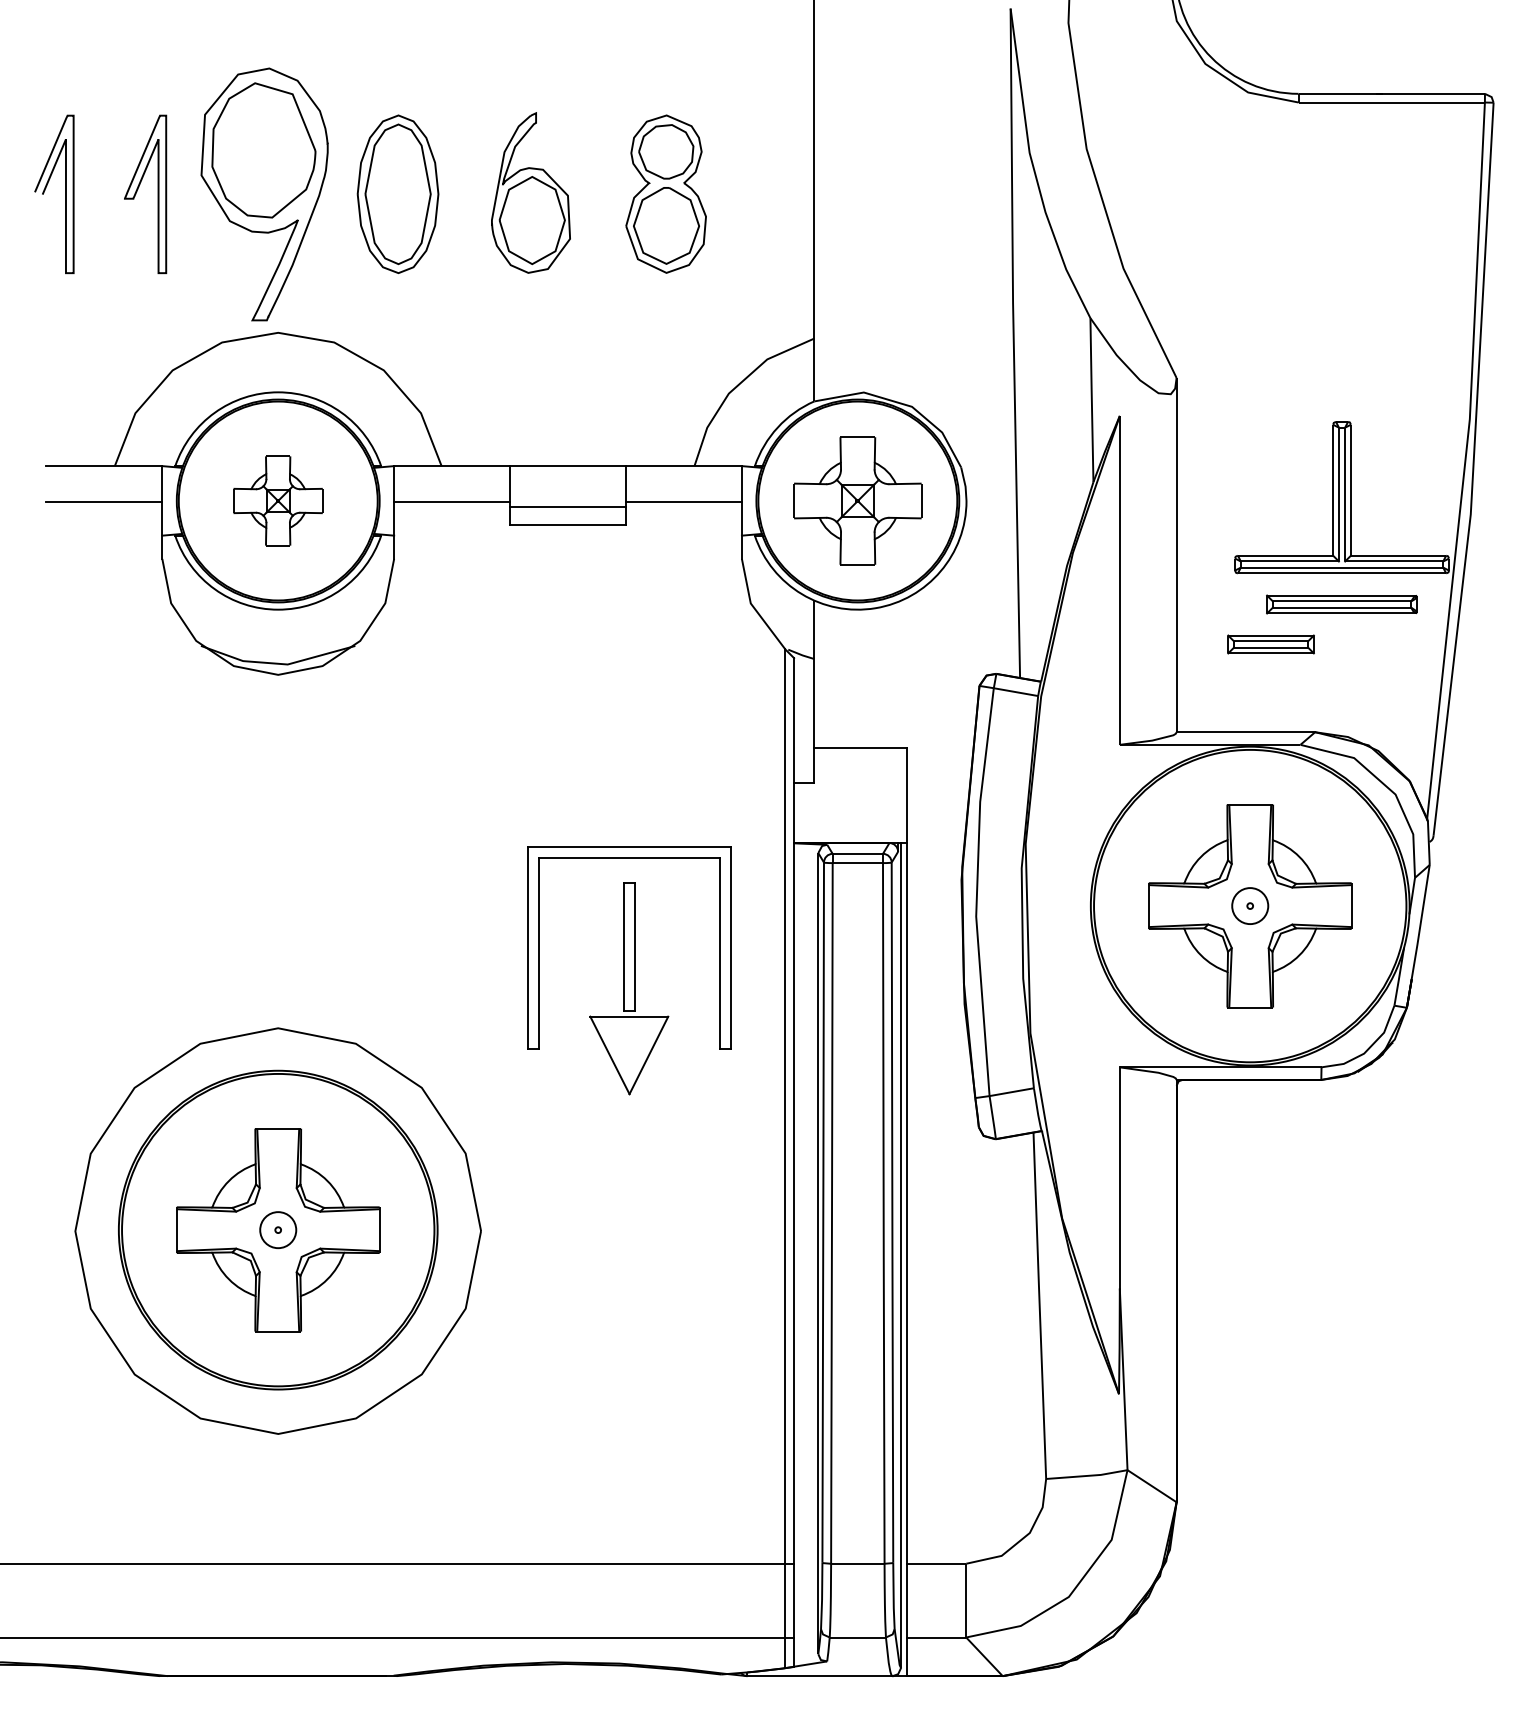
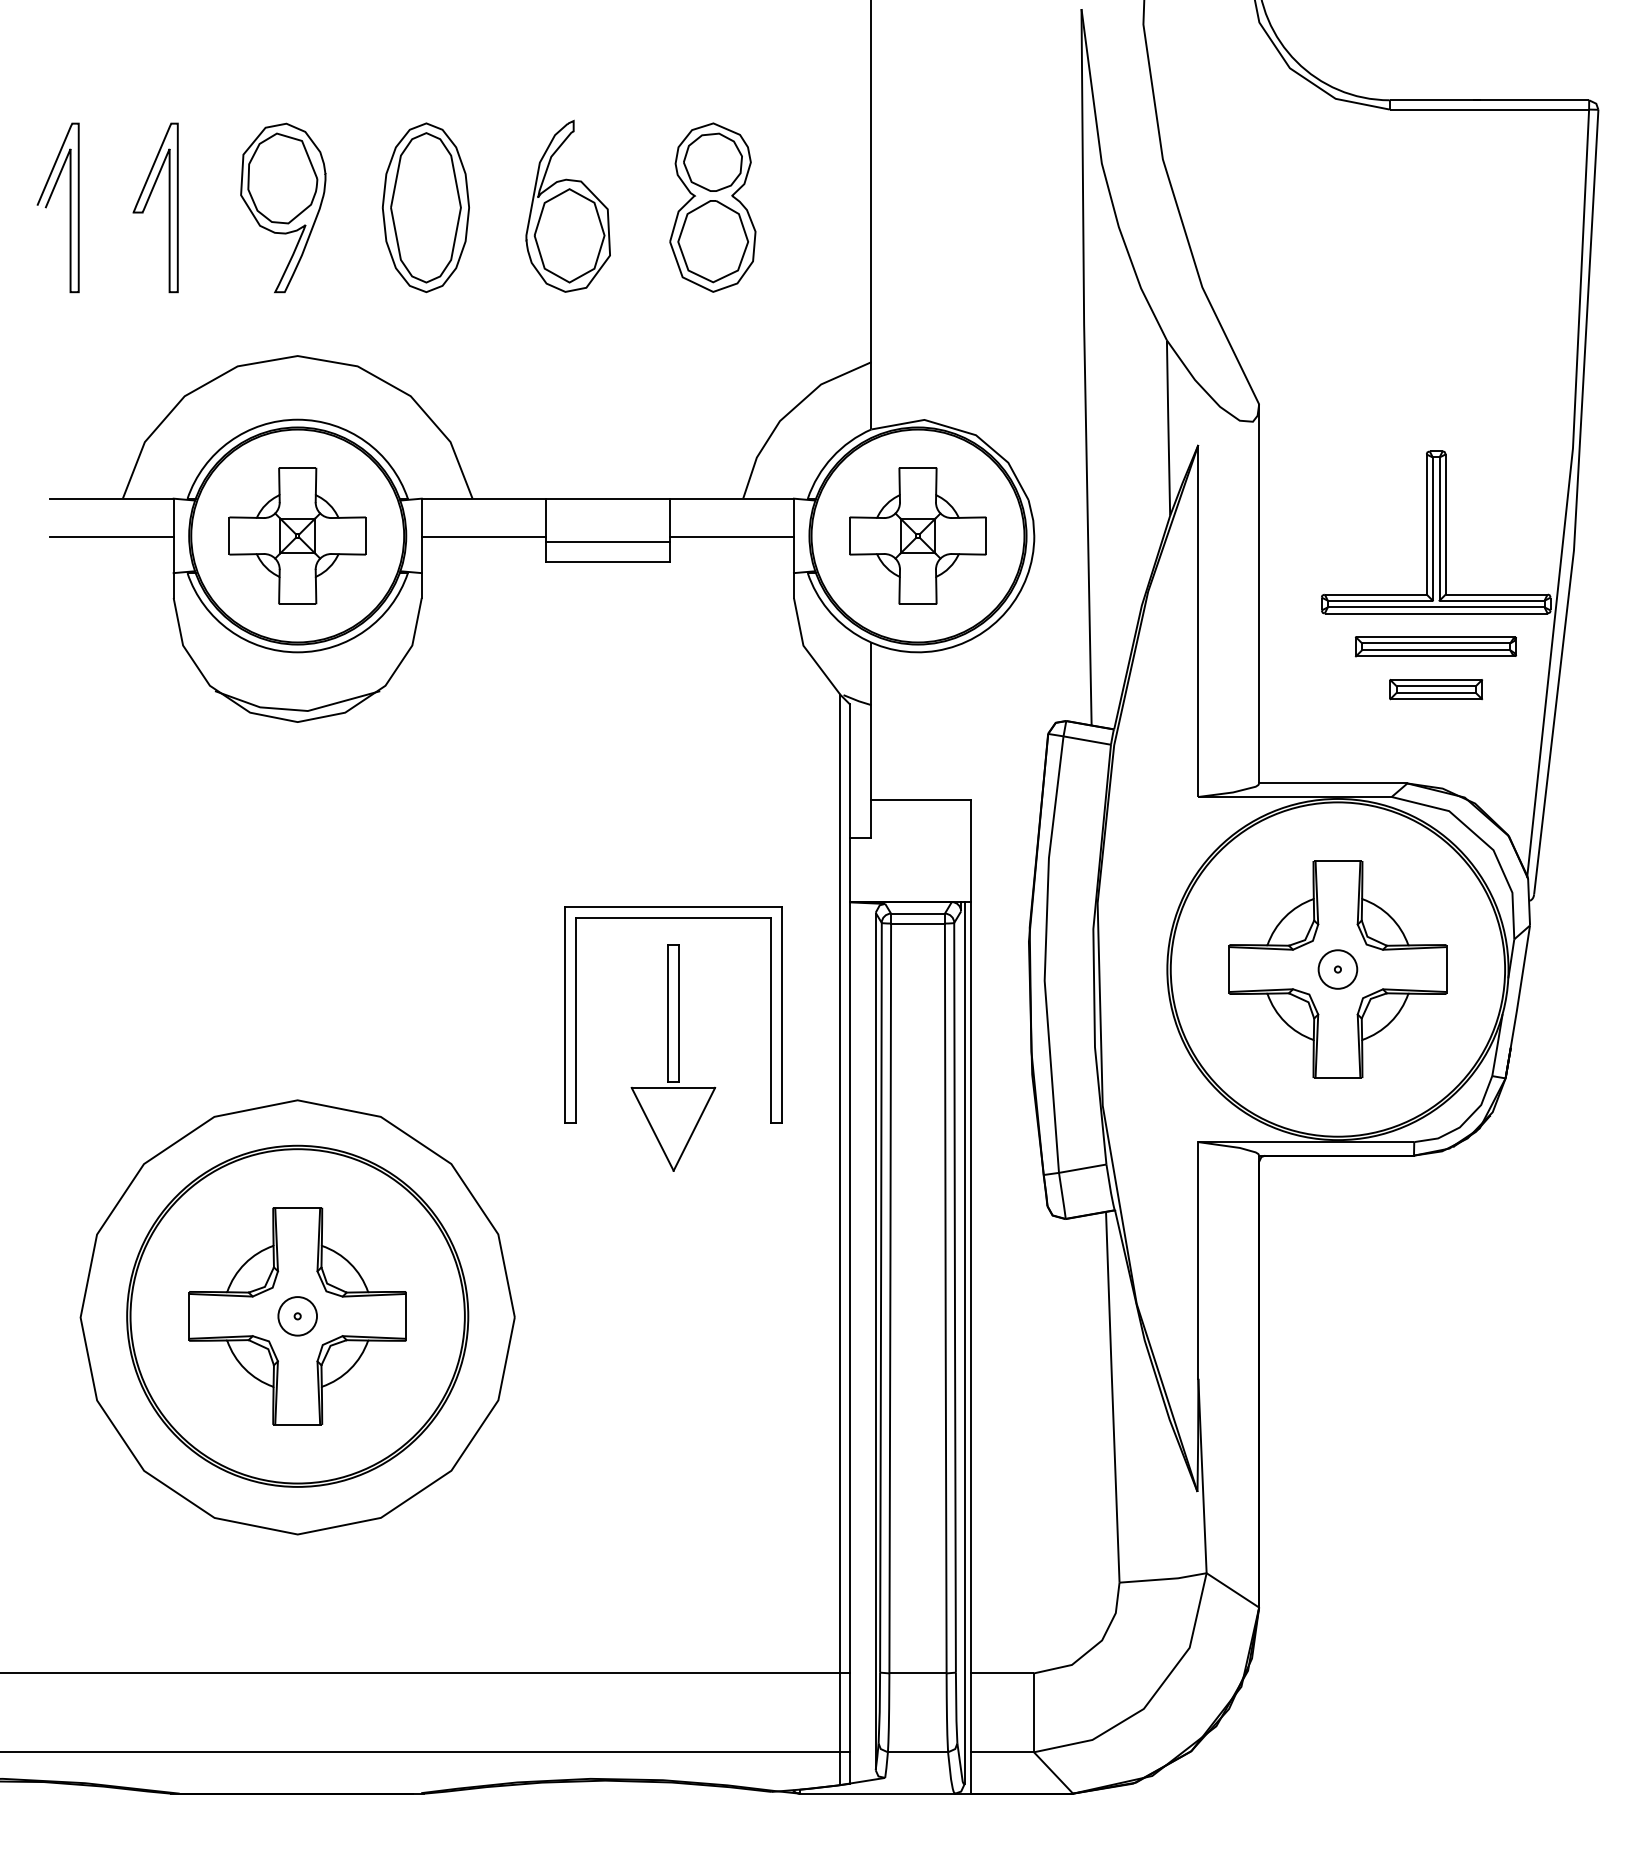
part: (264, 194) -> (283, 208), size x0.62
part: (277, 500) -> (296, 535), size x1.43
part: (1270, 644) -> (1435, 689), moved

